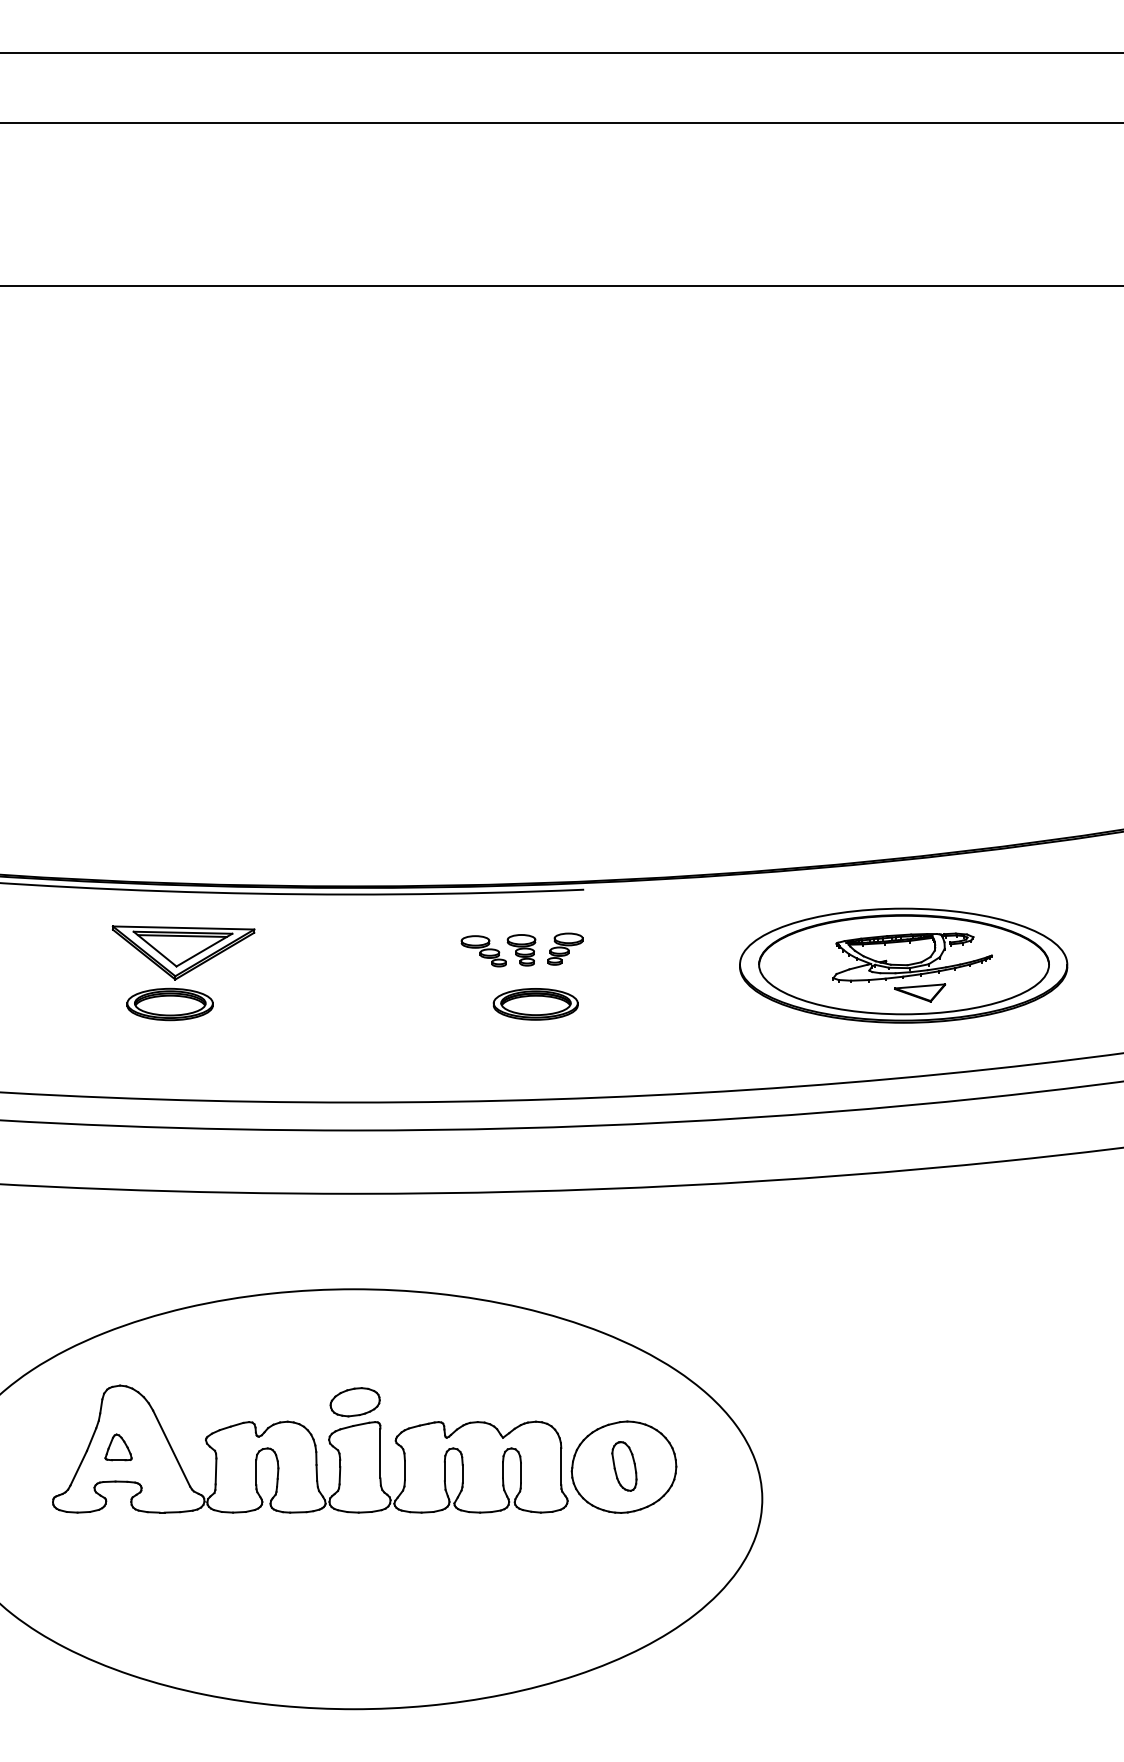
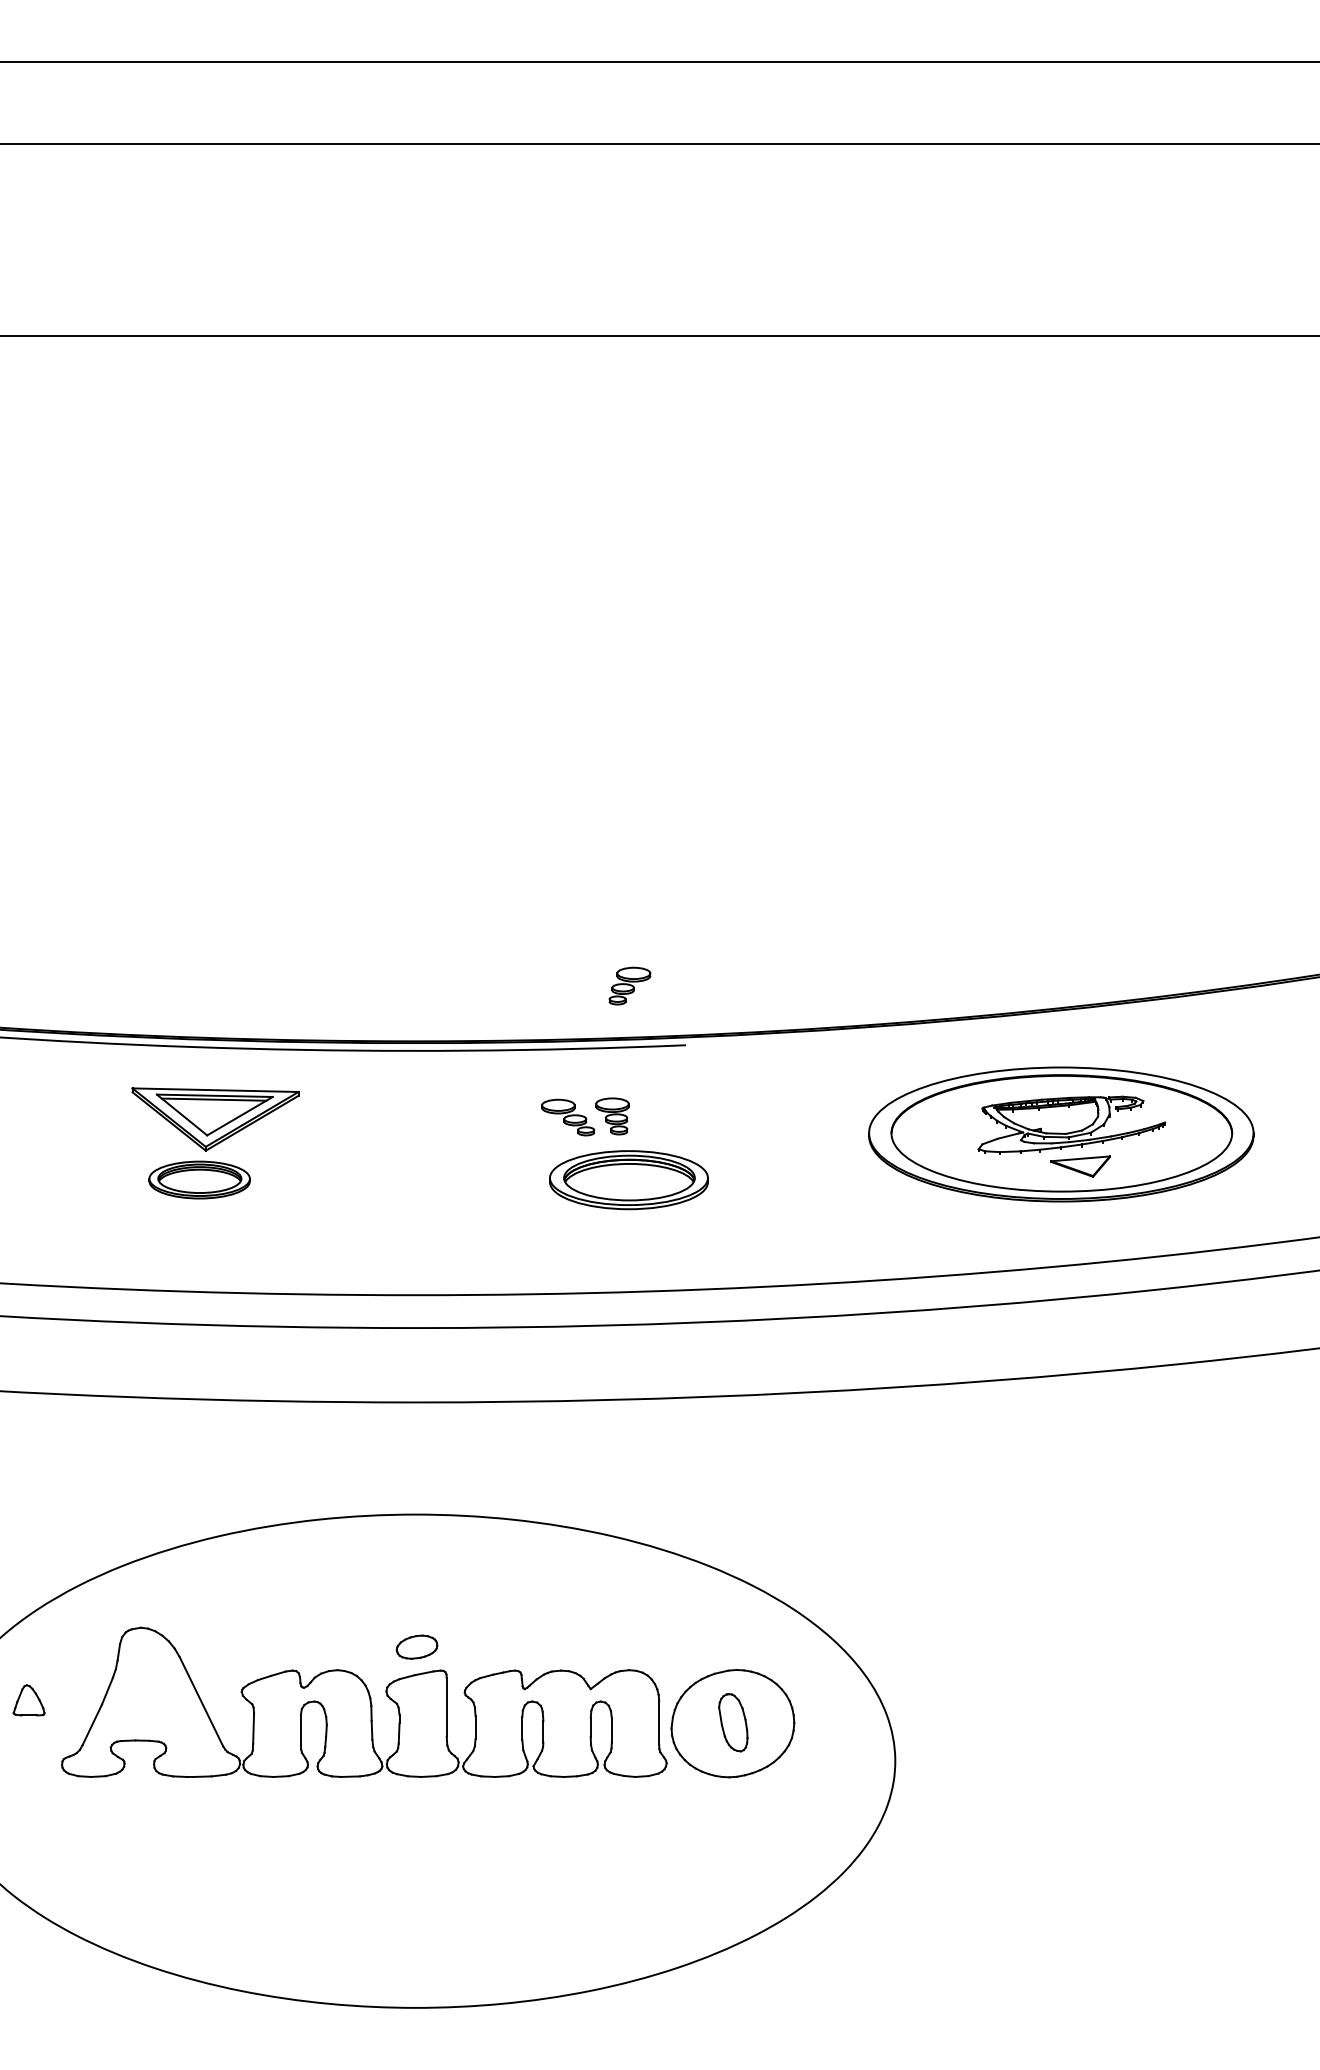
part: (564, 948) -> (629, 985), moved
part: (536, 1004) -> (629, 1179), size x1.6
part: (354, 1401) -> (416, 1646), size x0.7
part: (118, 1447) -> (28, 1700), moved

